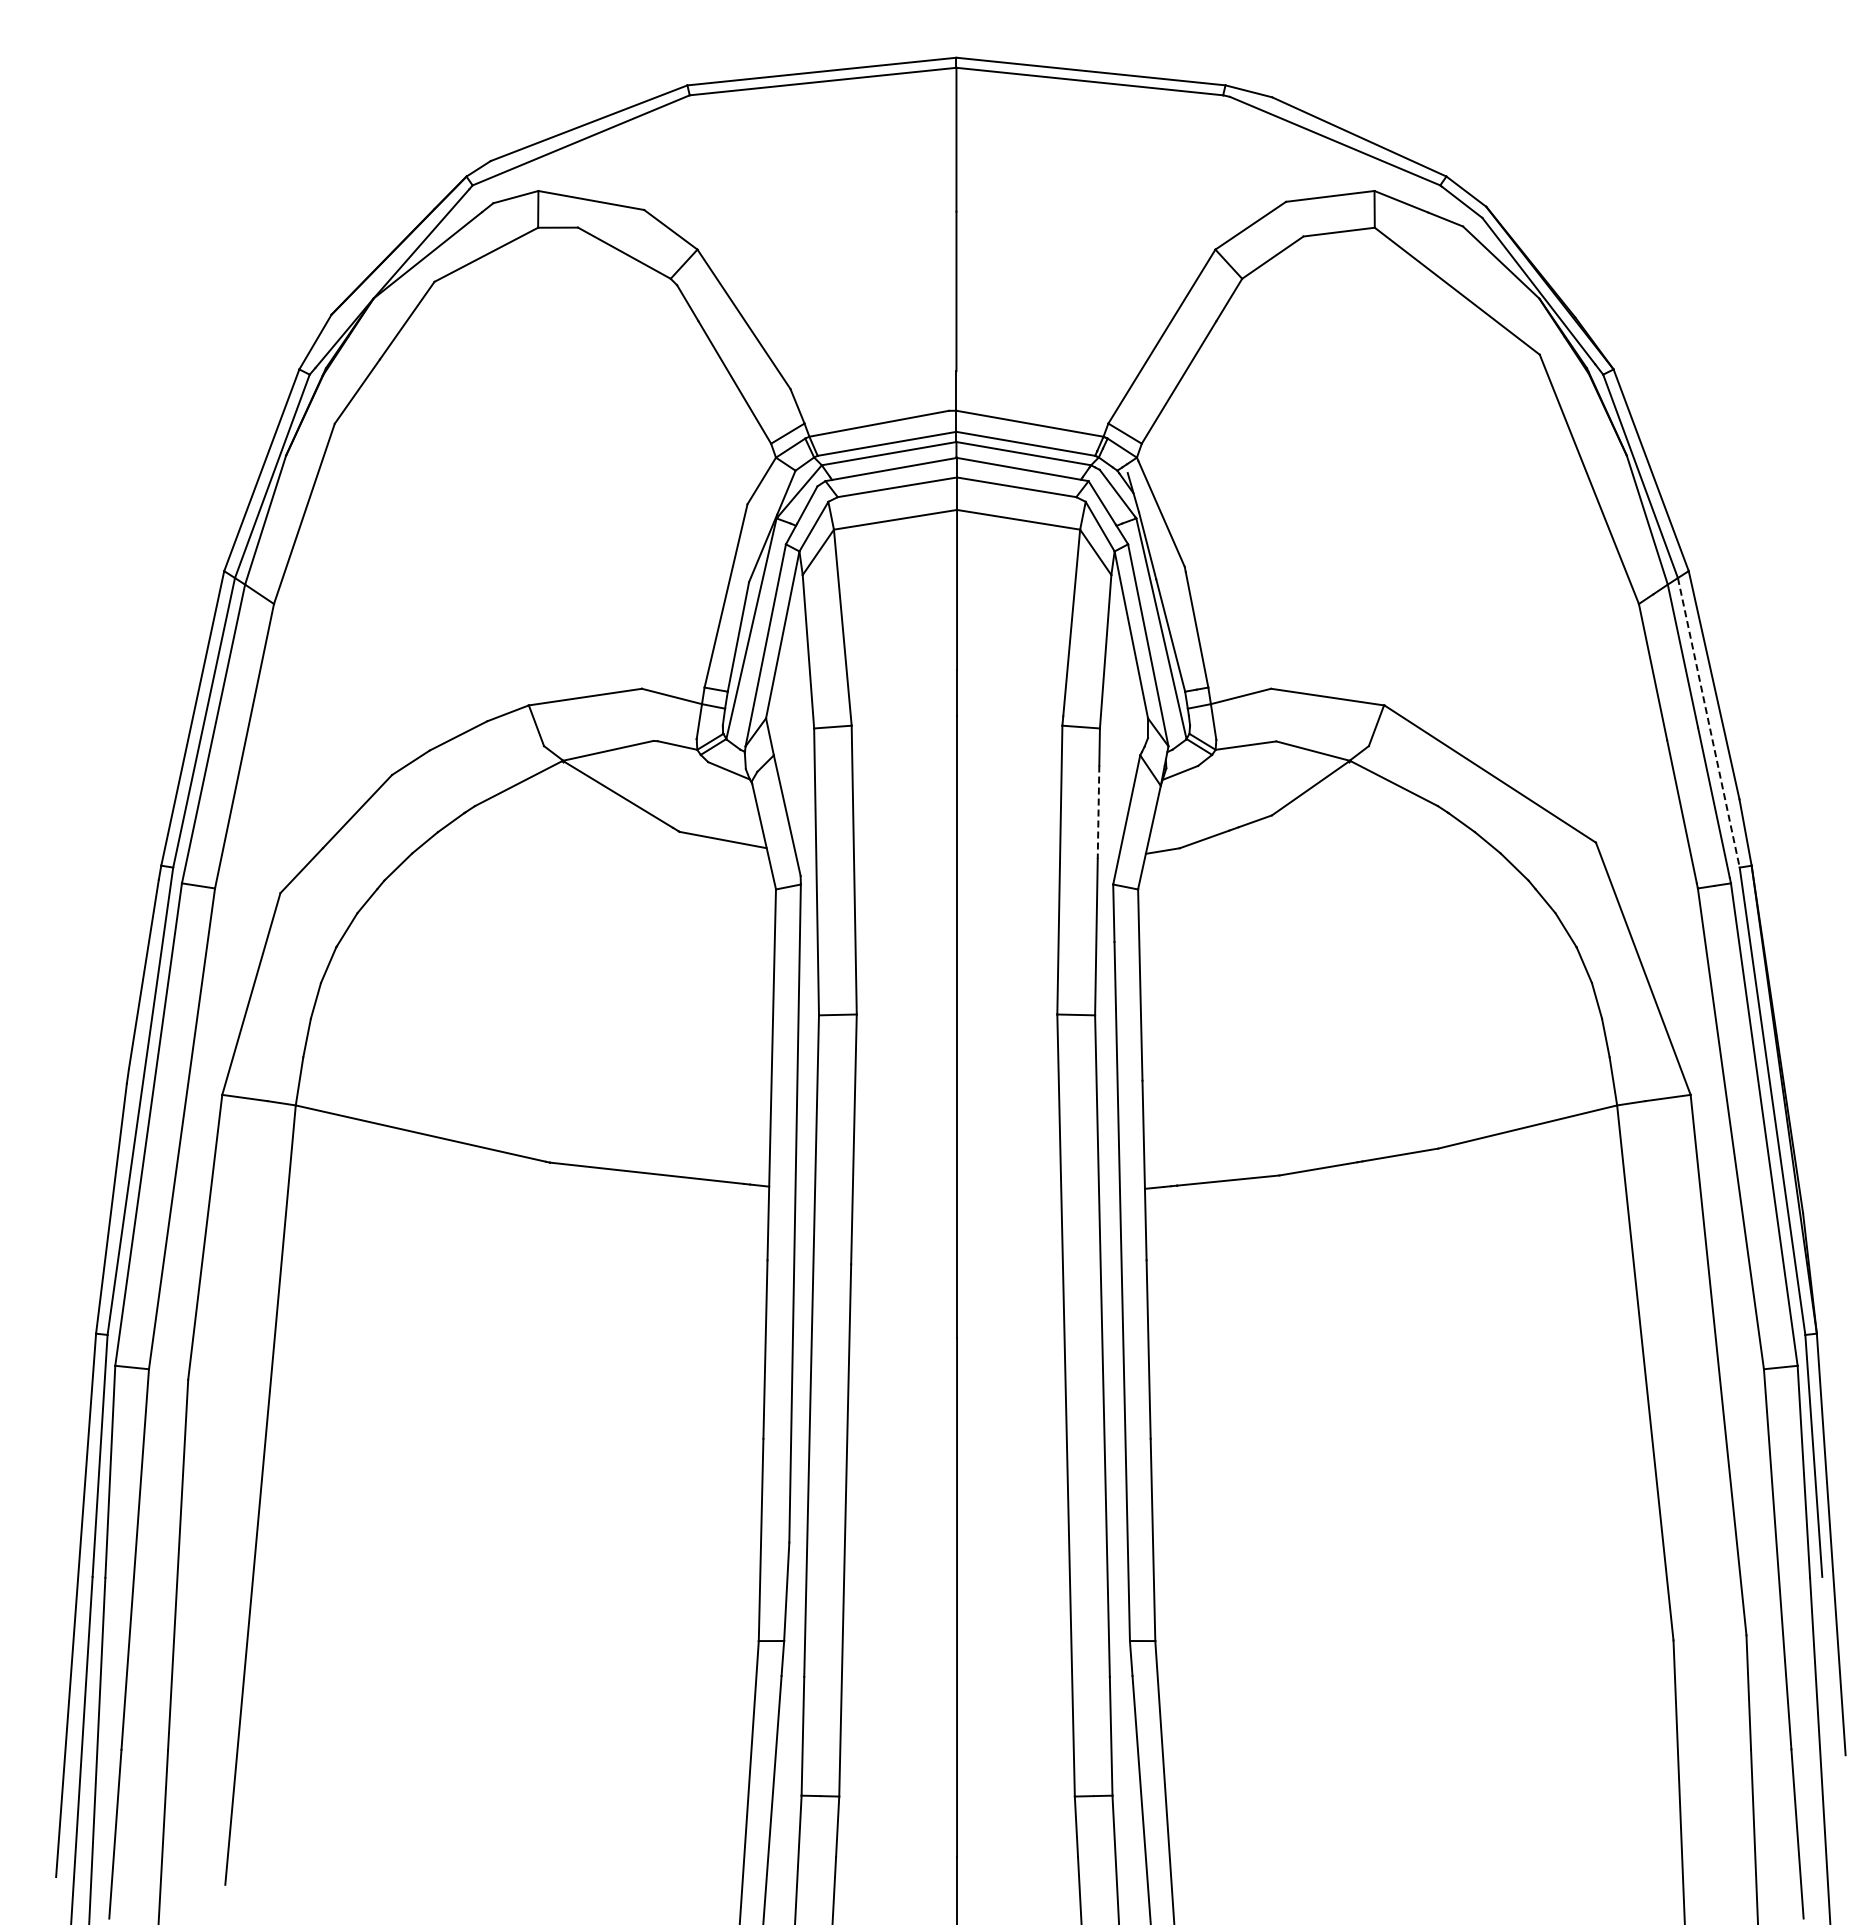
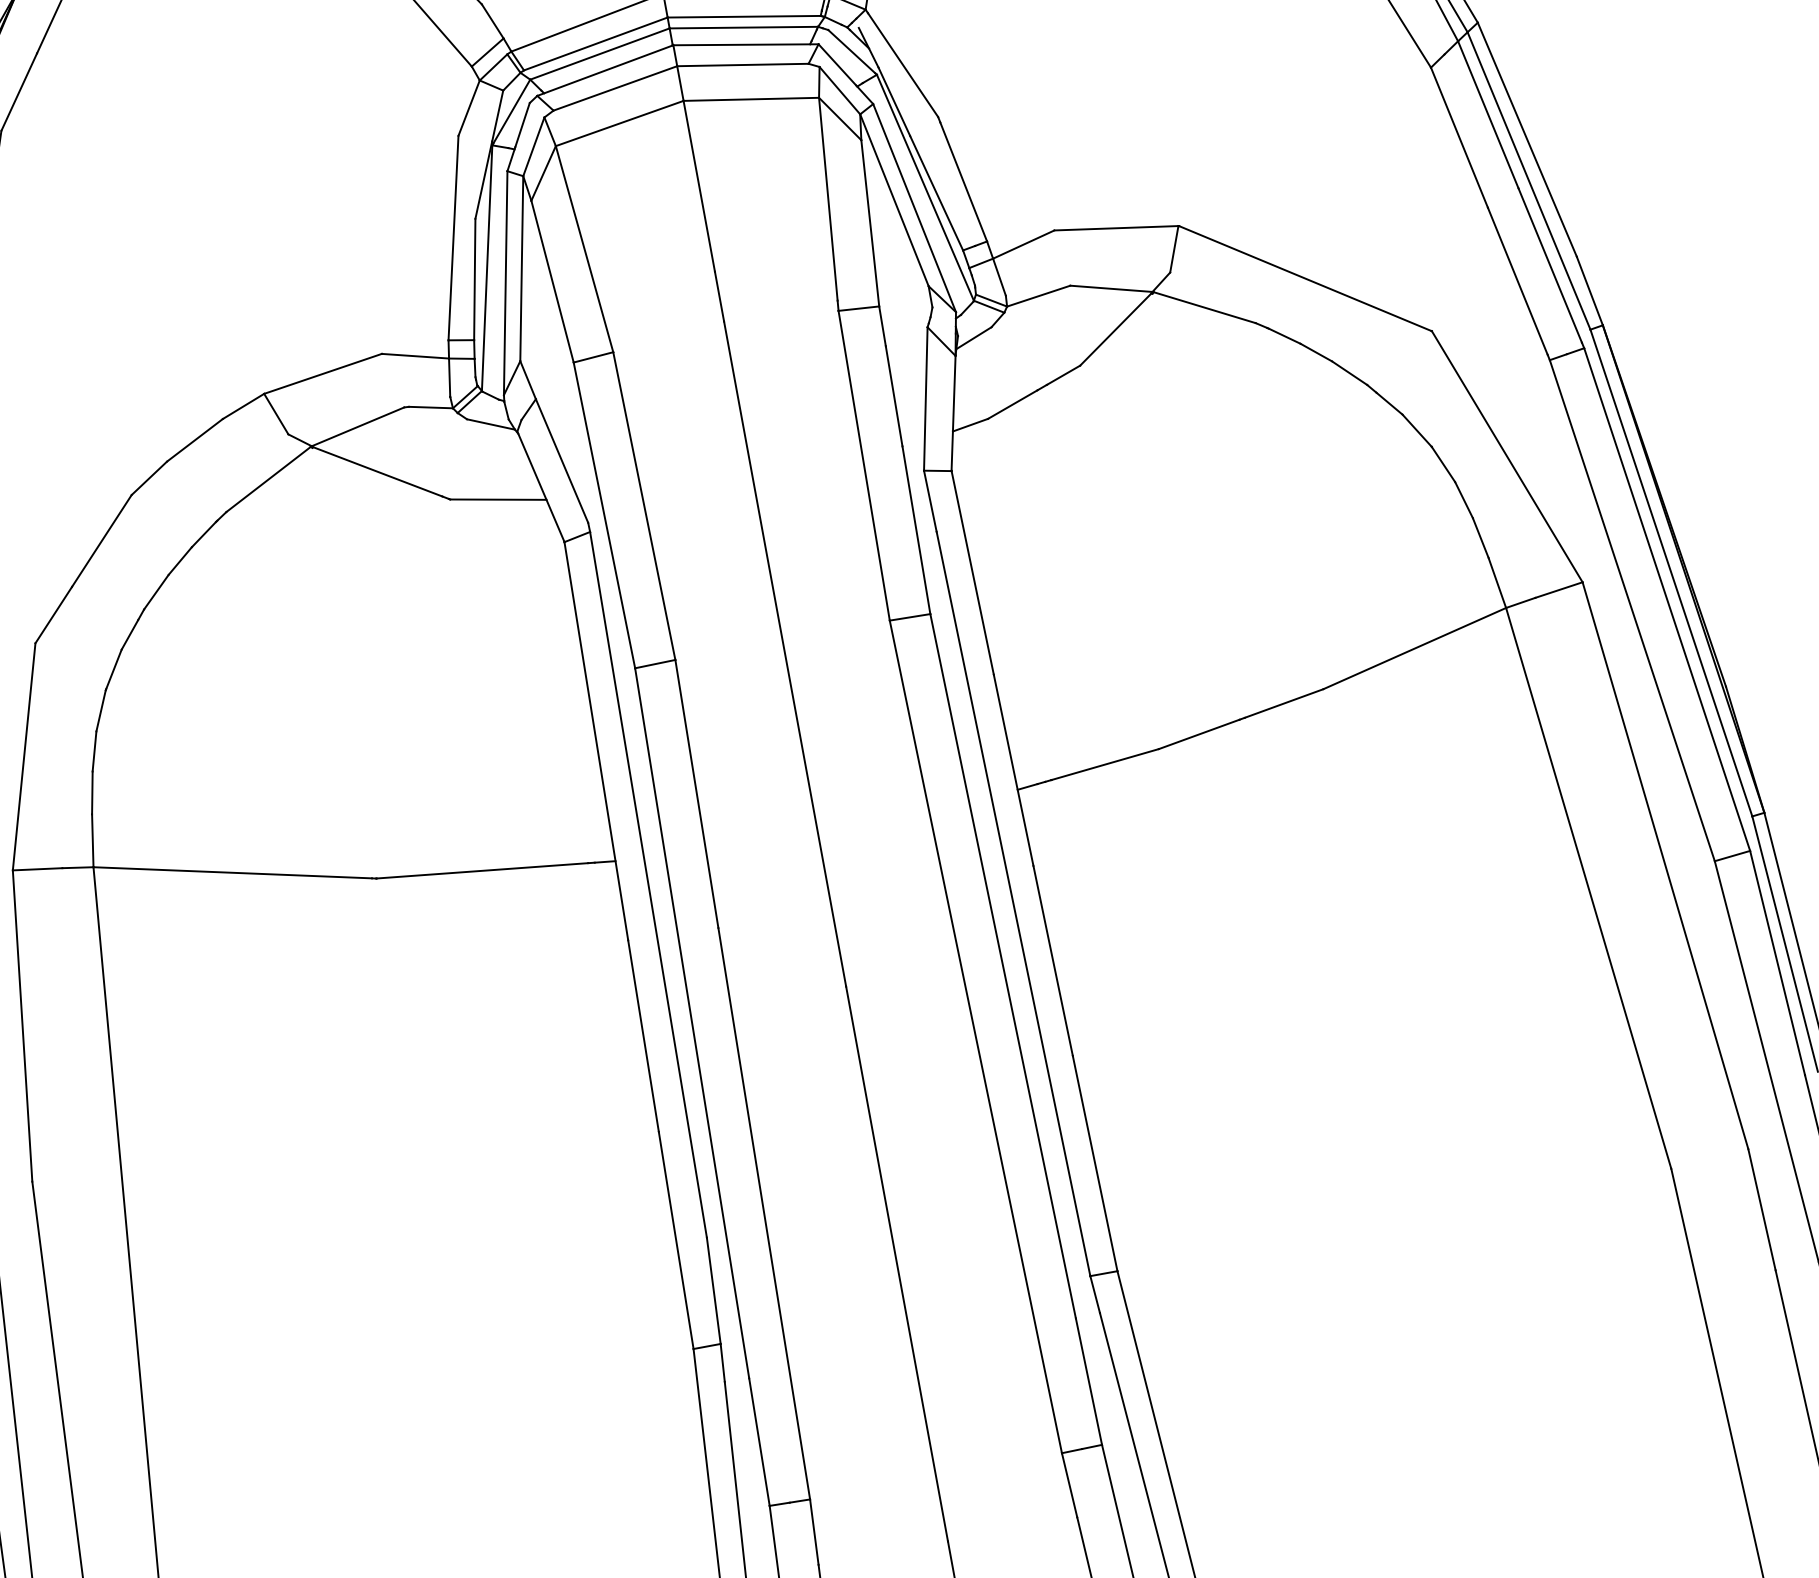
line: (1708, 723) -> (1528, 181), dashed -> solid
line: (1098, 812) -> (894, 396), dashed -> solid

